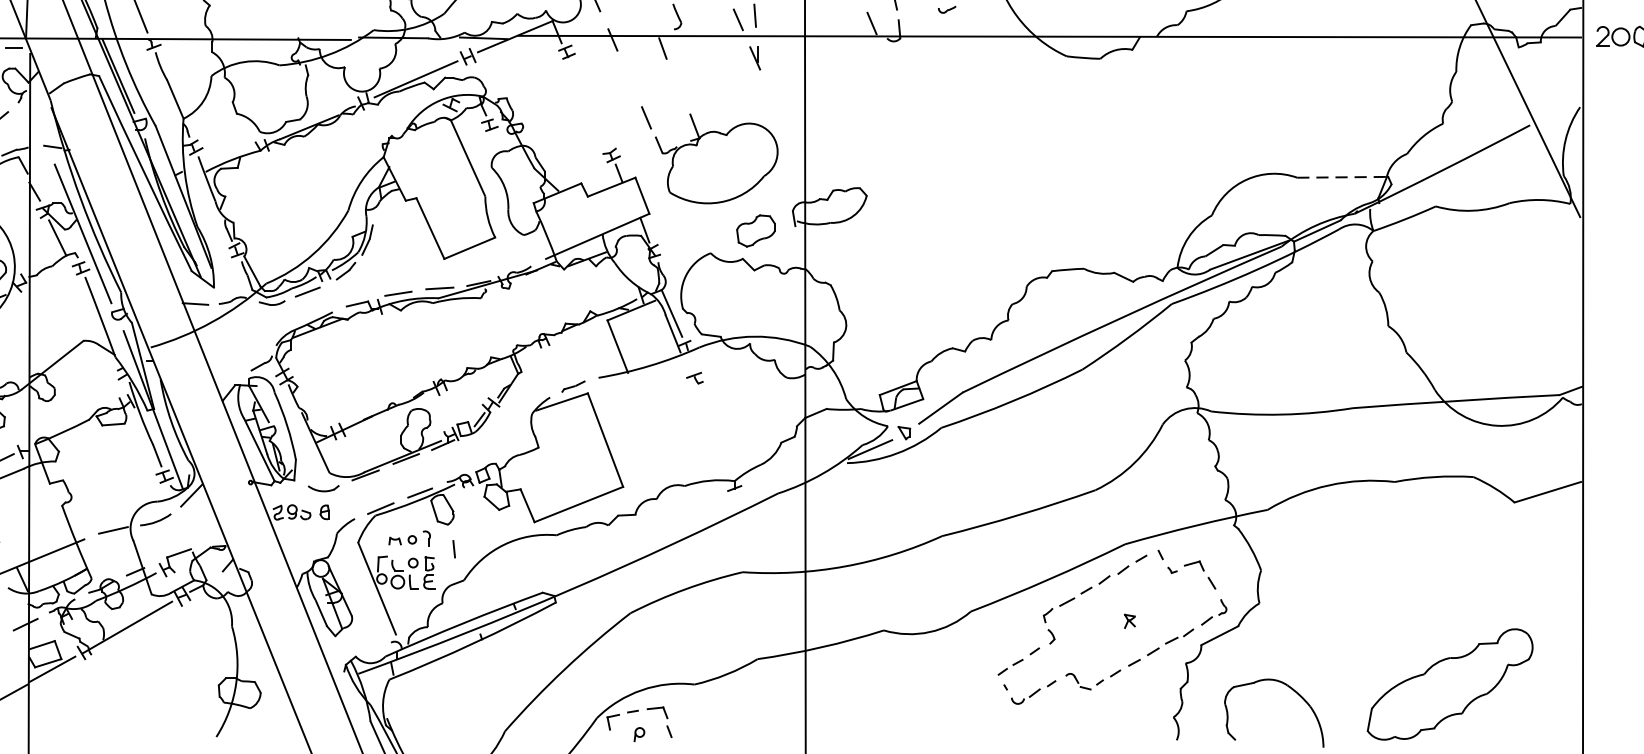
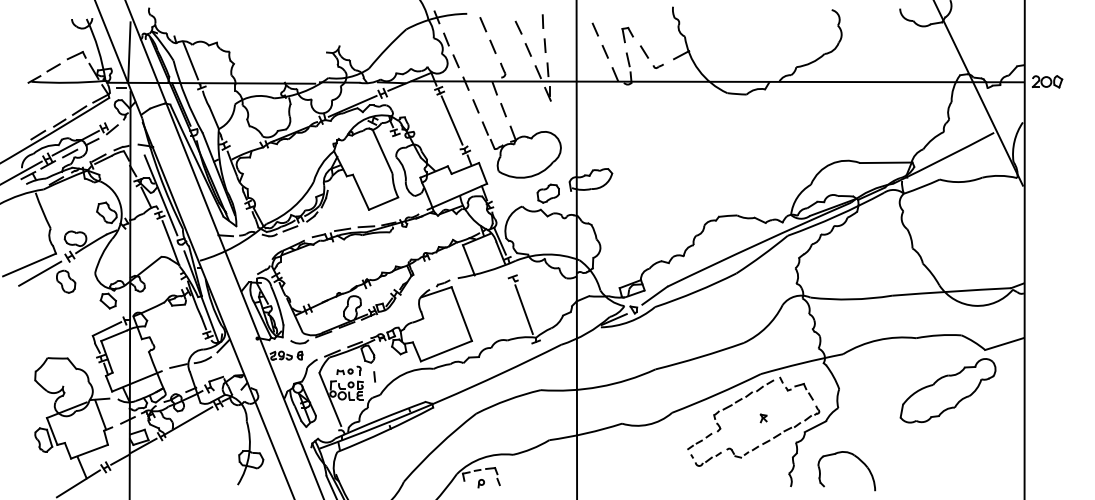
line: (629, 79) -> (475, 106), added
line: (677, 86) -> (503, 110), added
line: (587, 103) -> (451, 120), added
line: (1343, 176) -> (886, 162), dashed -> solid
line: (712, 432) -> (523, 309), added
part: (1449, 683) -> (947, 390), moved

